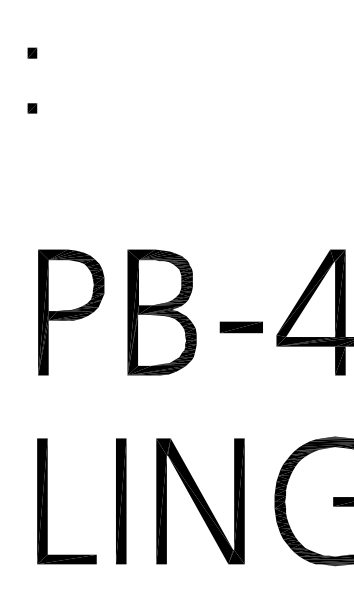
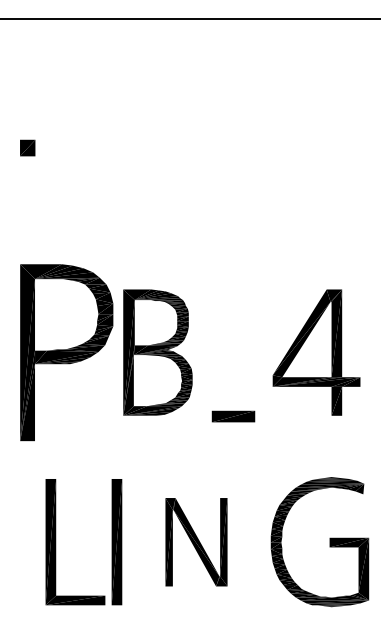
part: (32, 52) -> (27, 91), removed
part: (32, 108) -> (27, 147), size x1.6
part: (70, 312) -> (66, 352), size x1.4
part: (241, 327) -> (233, 416), moved
part: (48, 501) -> (56, 542), moved
part: (200, 501) -> (196, 542), size x0.7

